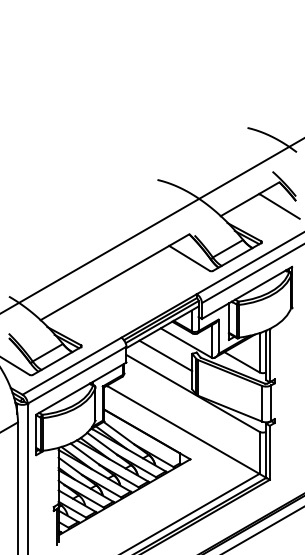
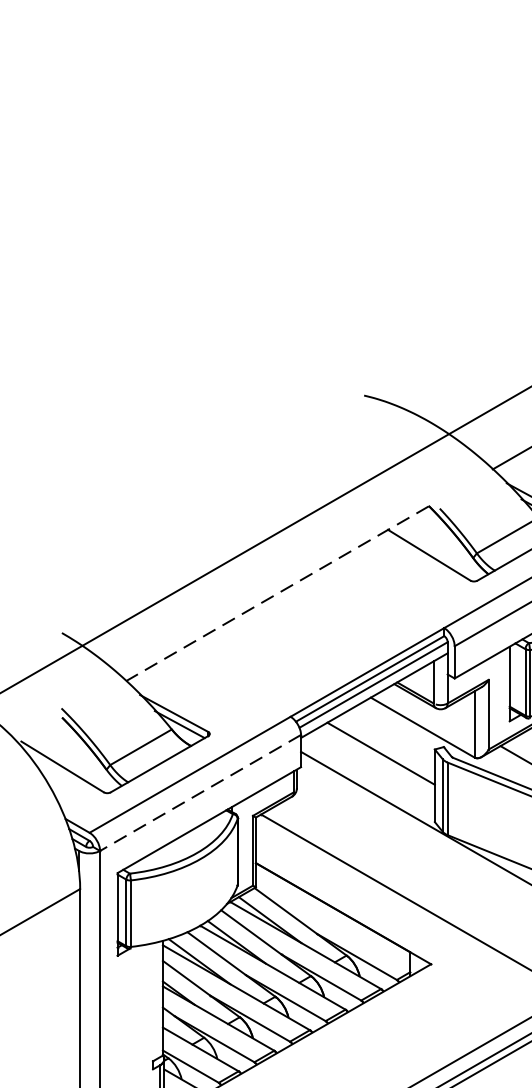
line: (114, 277) -> (276, 594), solid -> dashed
line: (76, 375) -> (199, 793), solid -> dashed

